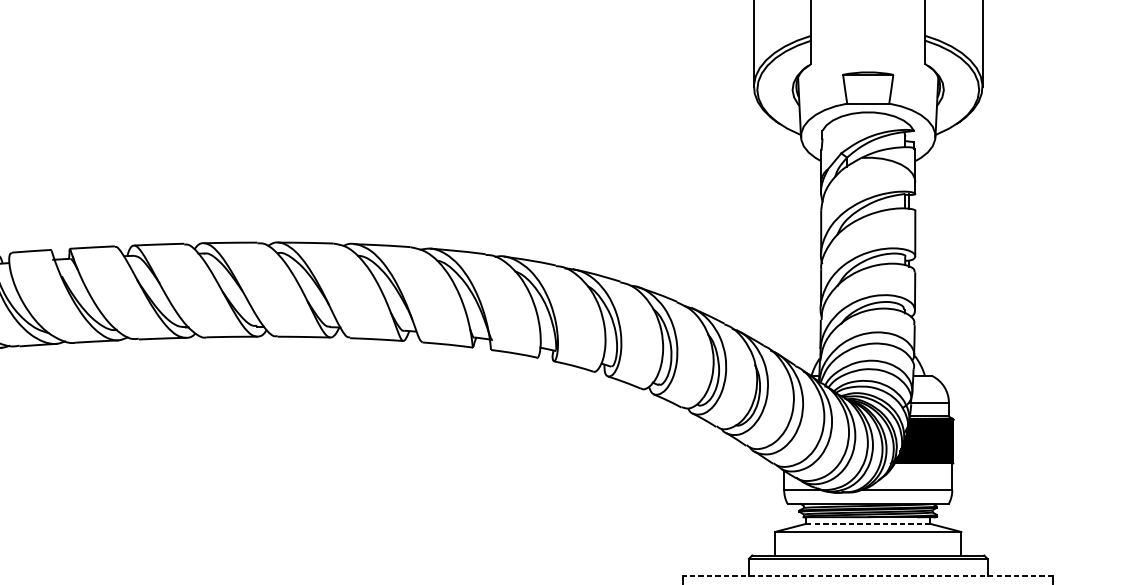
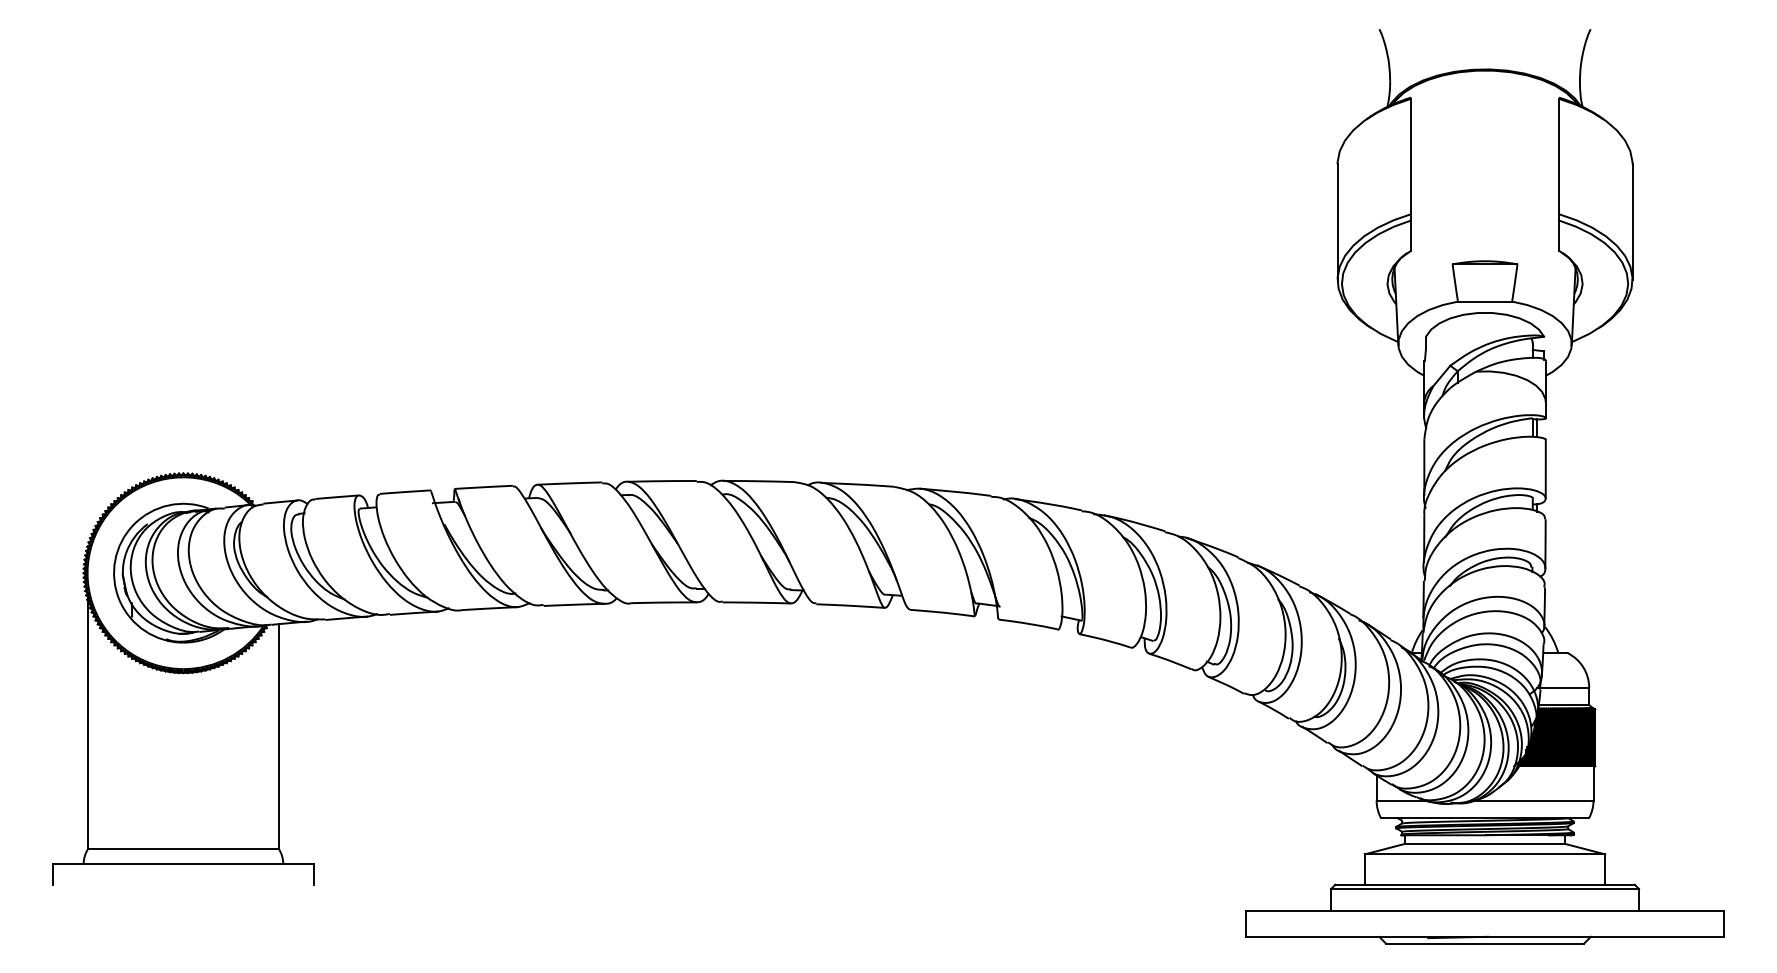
line: (868, 523) -> (1485, 843), dashed -> solid
line: (868, 575) -> (1485, 910), dashed -> solid

